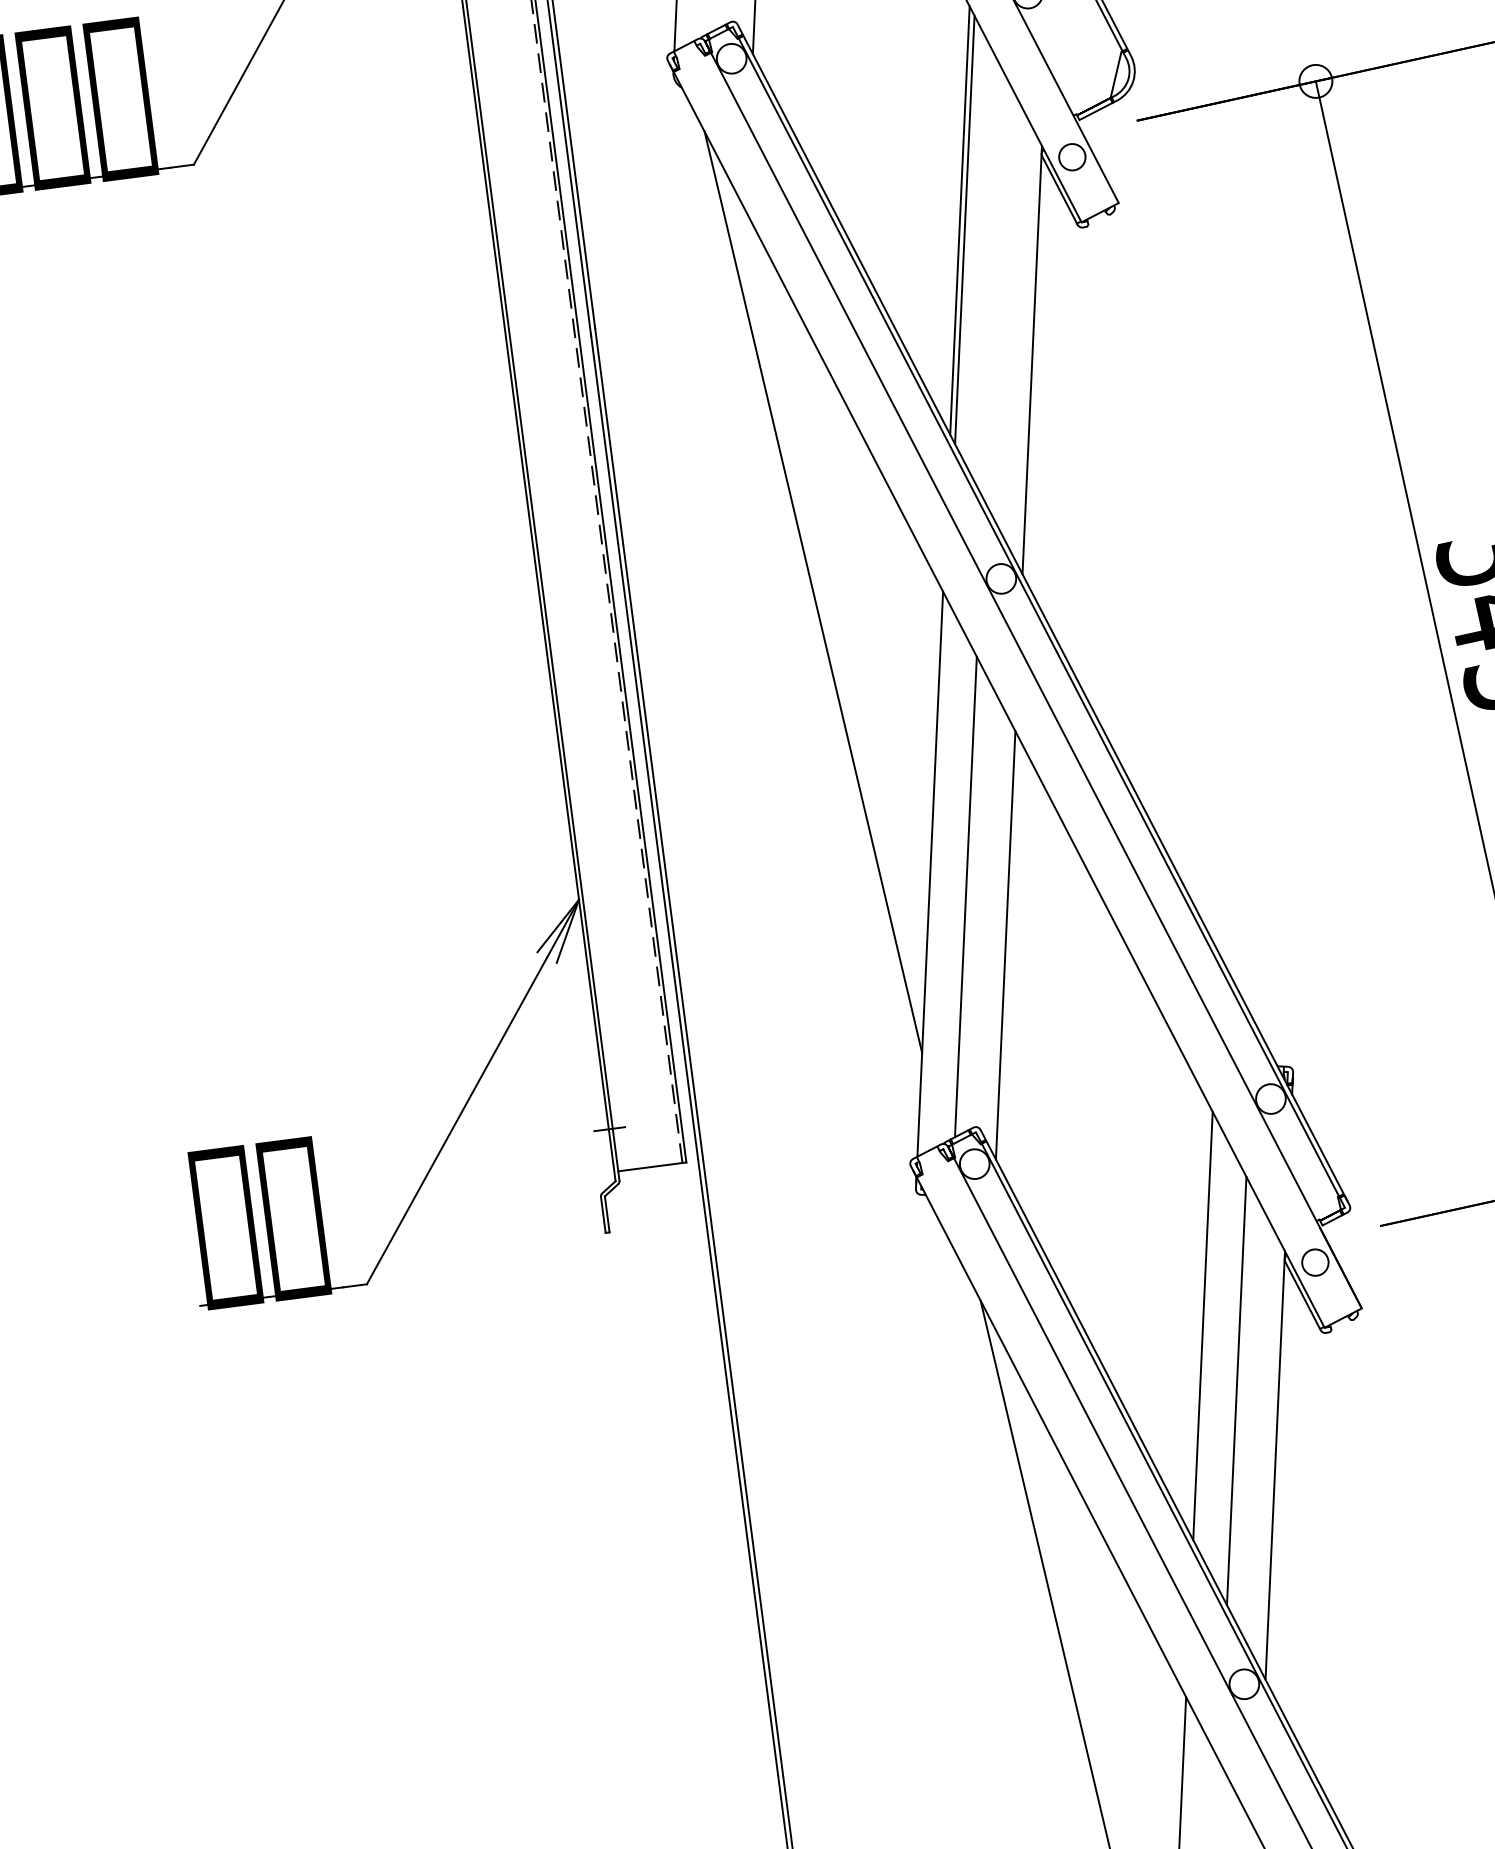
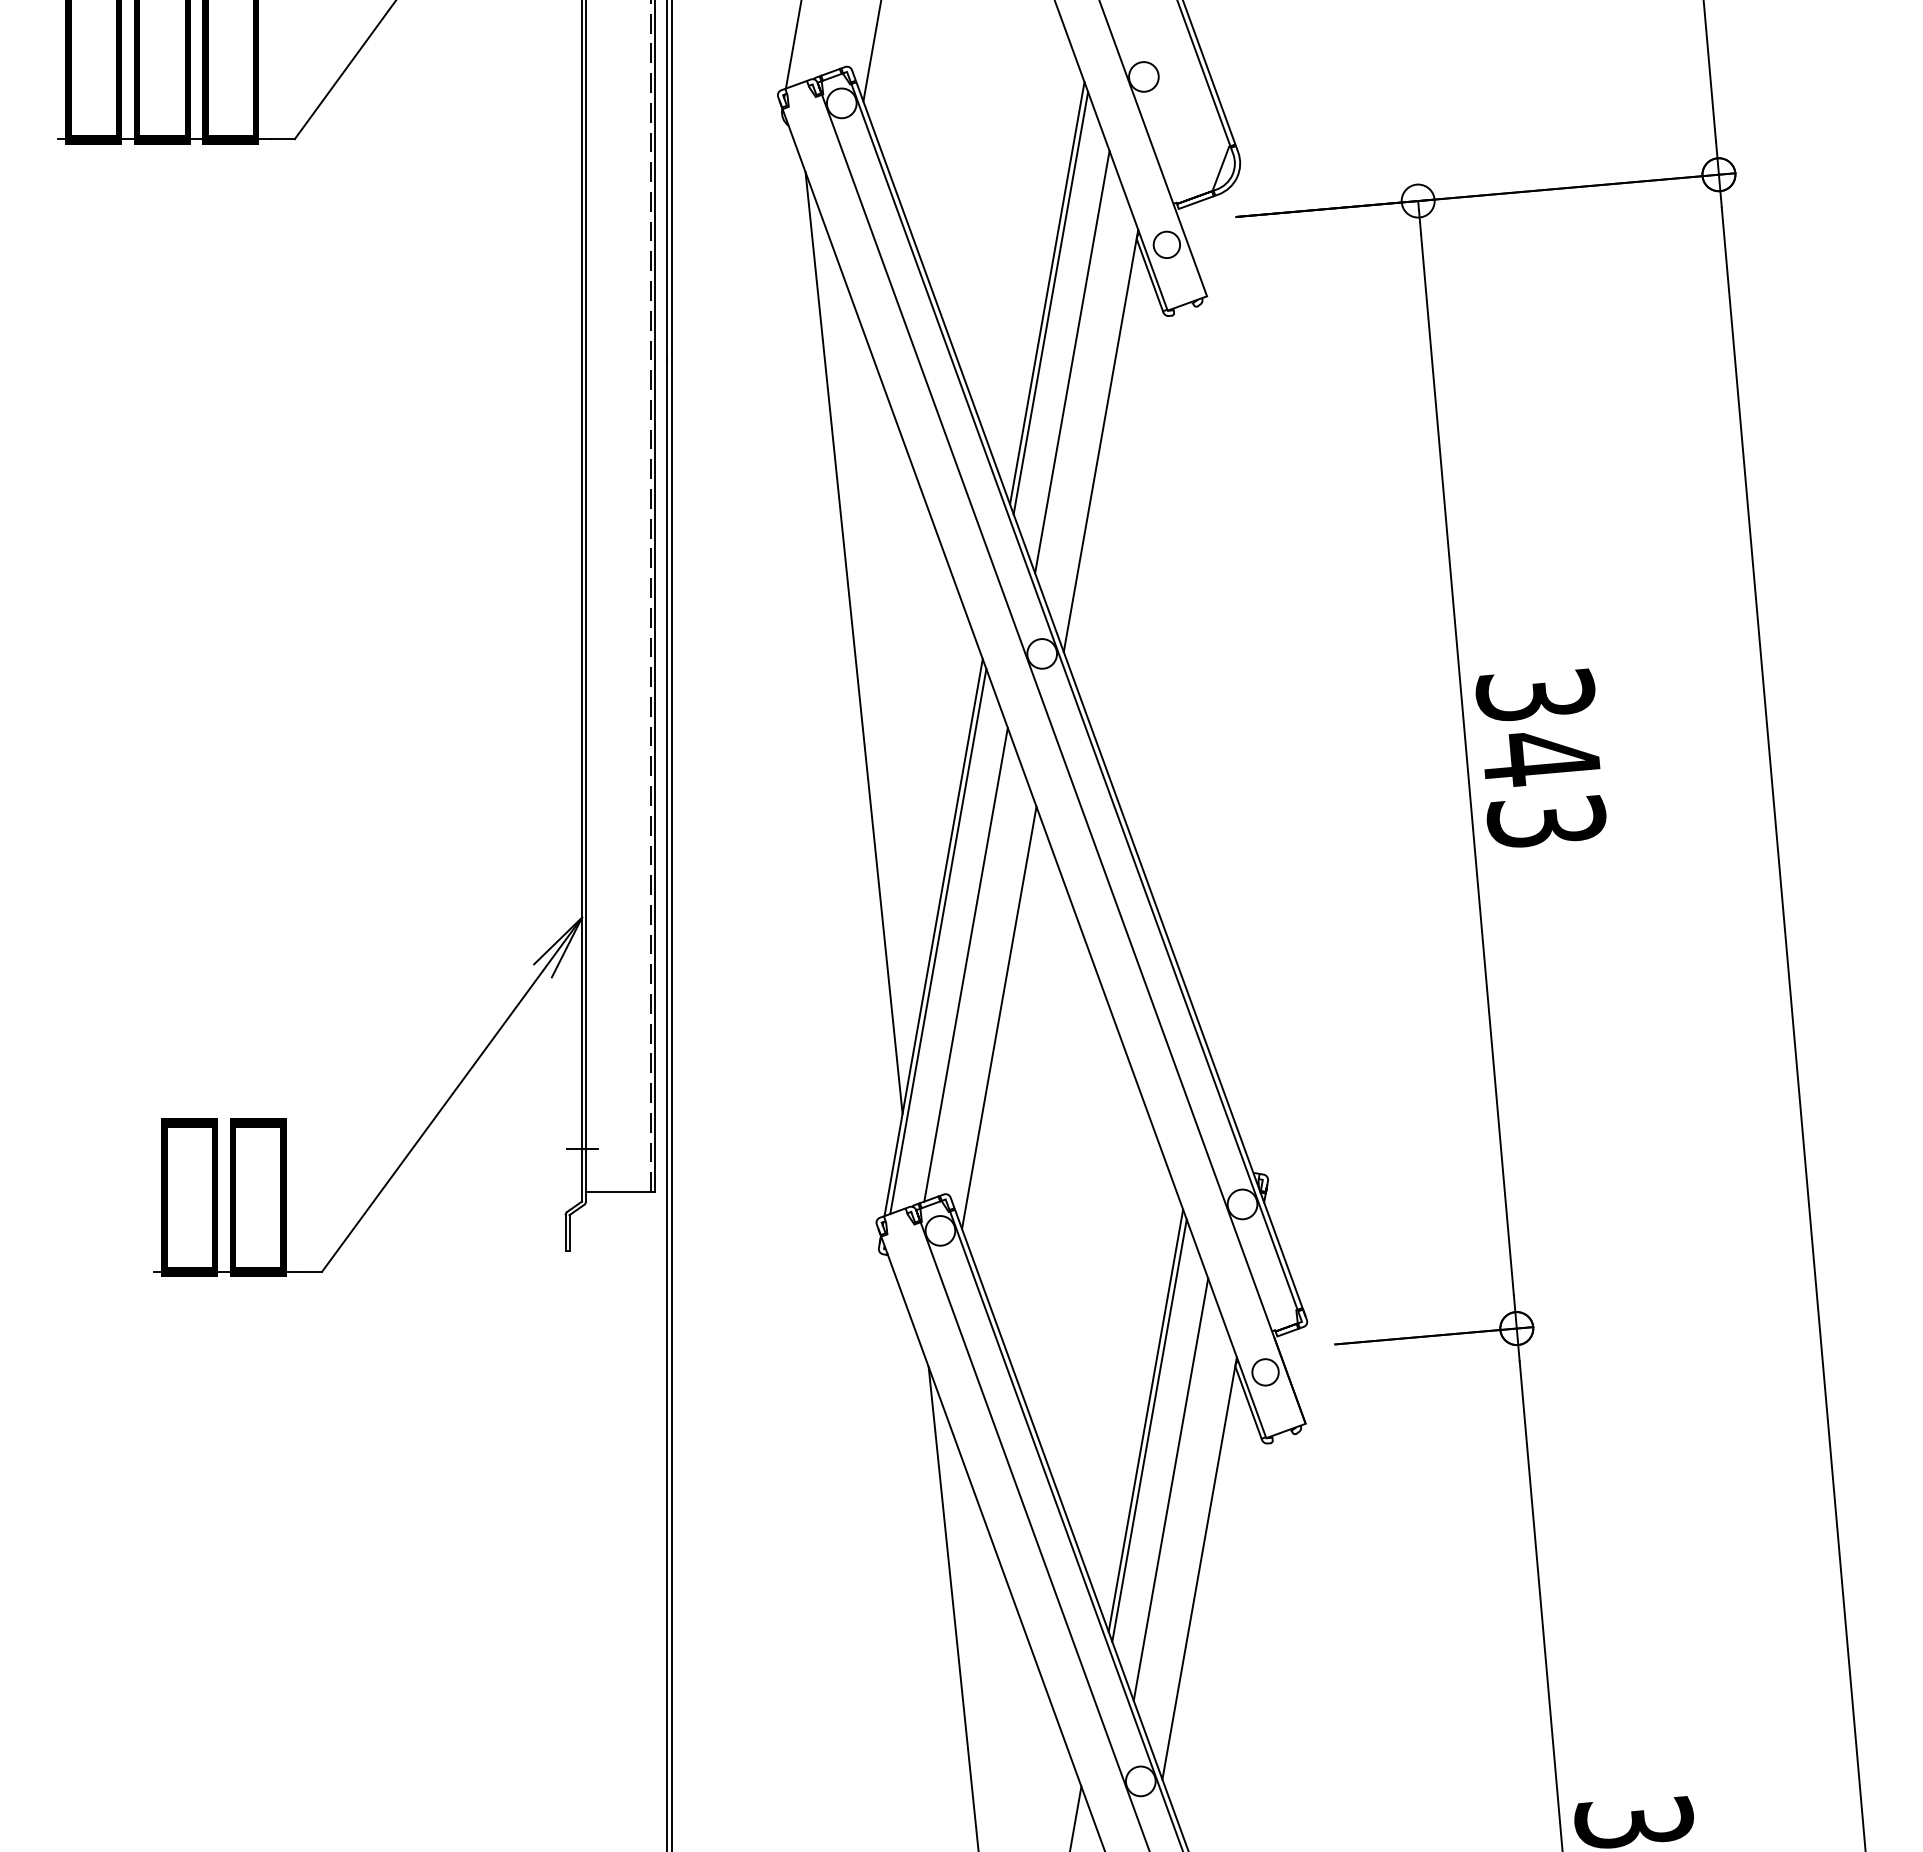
line: (993, 286) -> (1072, 362), added
line: (935, 877) -> (938, 941), added
line: (1207, 1335) -> (1149, 1430), added

